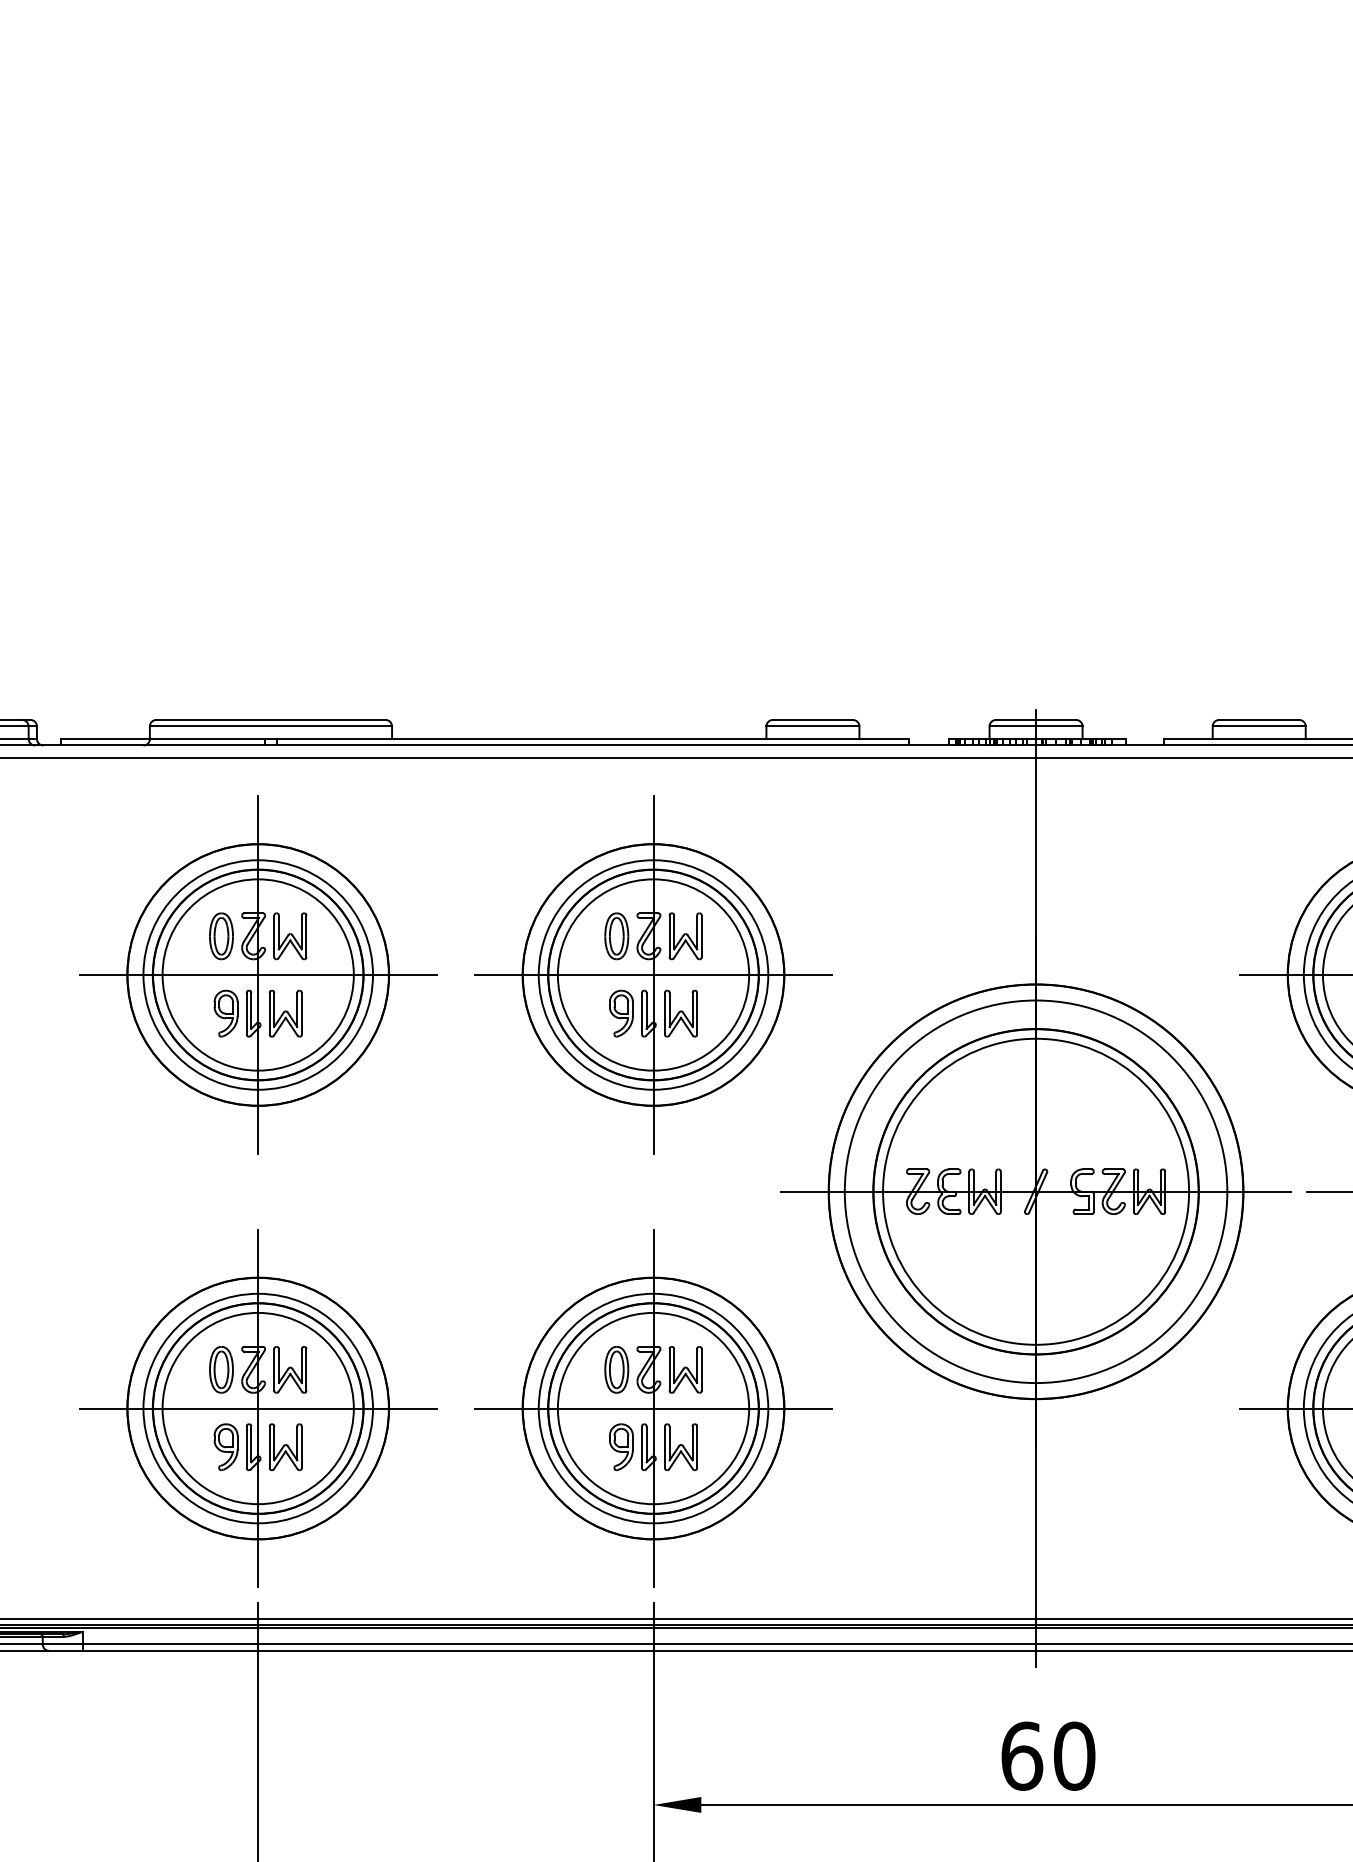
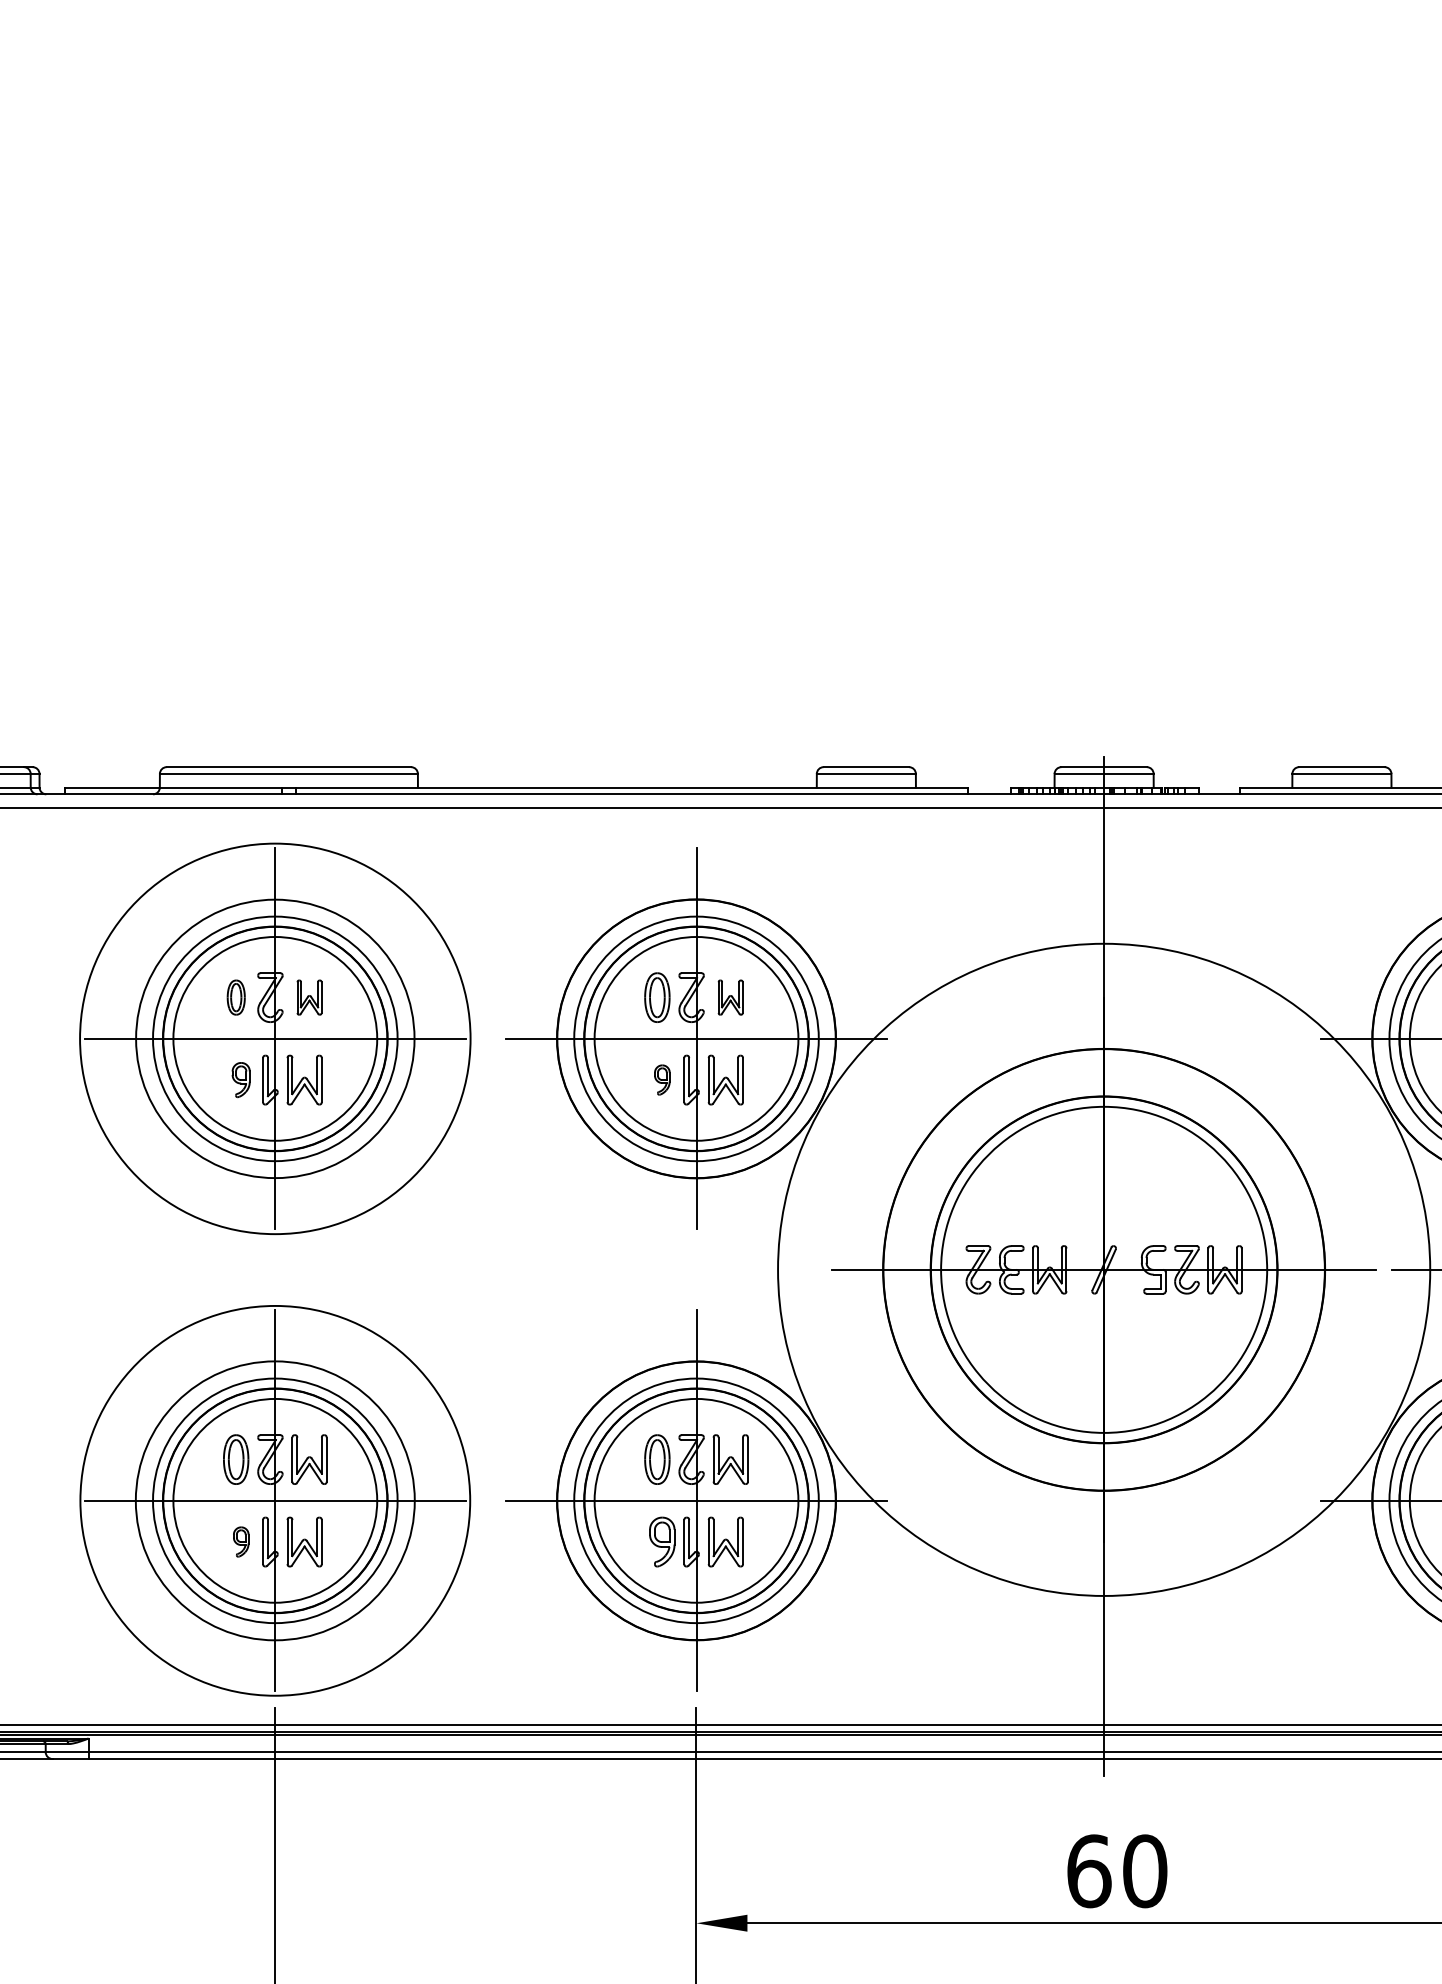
part: (221, 936) -> (236, 997), size x0.7
part: (290, 936) -> (309, 997), size x0.7
part: (685, 936) -> (730, 997), size x0.7
circle: (257, 974) -> (274, 1038), size x1.4
part: (226, 1013) -> (241, 1079), size x0.7
part: (621, 1013) -> (662, 1079), size x0.6
circle: (1035, 1191) -> (1103, 1269), size x1.6
circle: (258, 1408) -> (275, 1500), size x1.4
part: (226, 1446) -> (241, 1541), size x0.6

